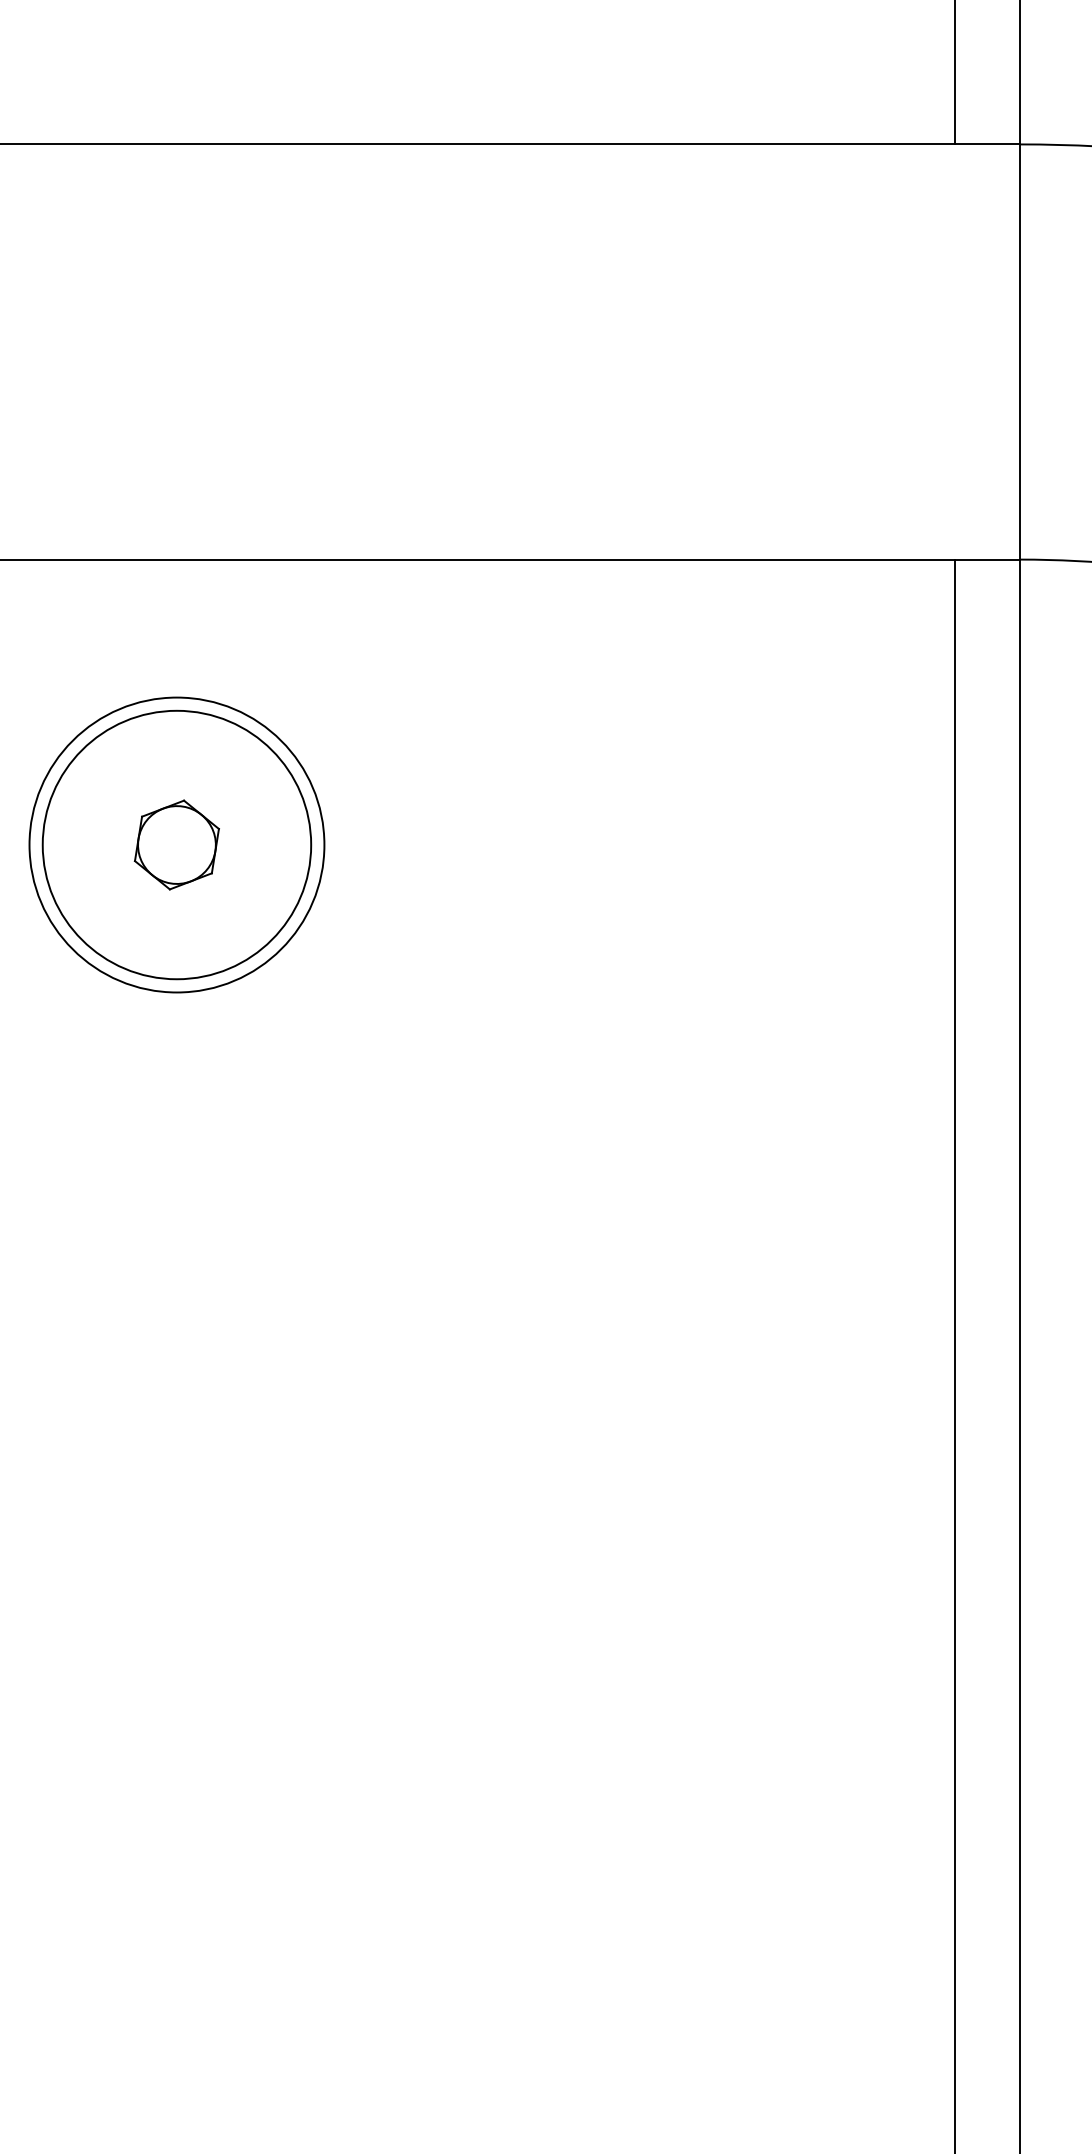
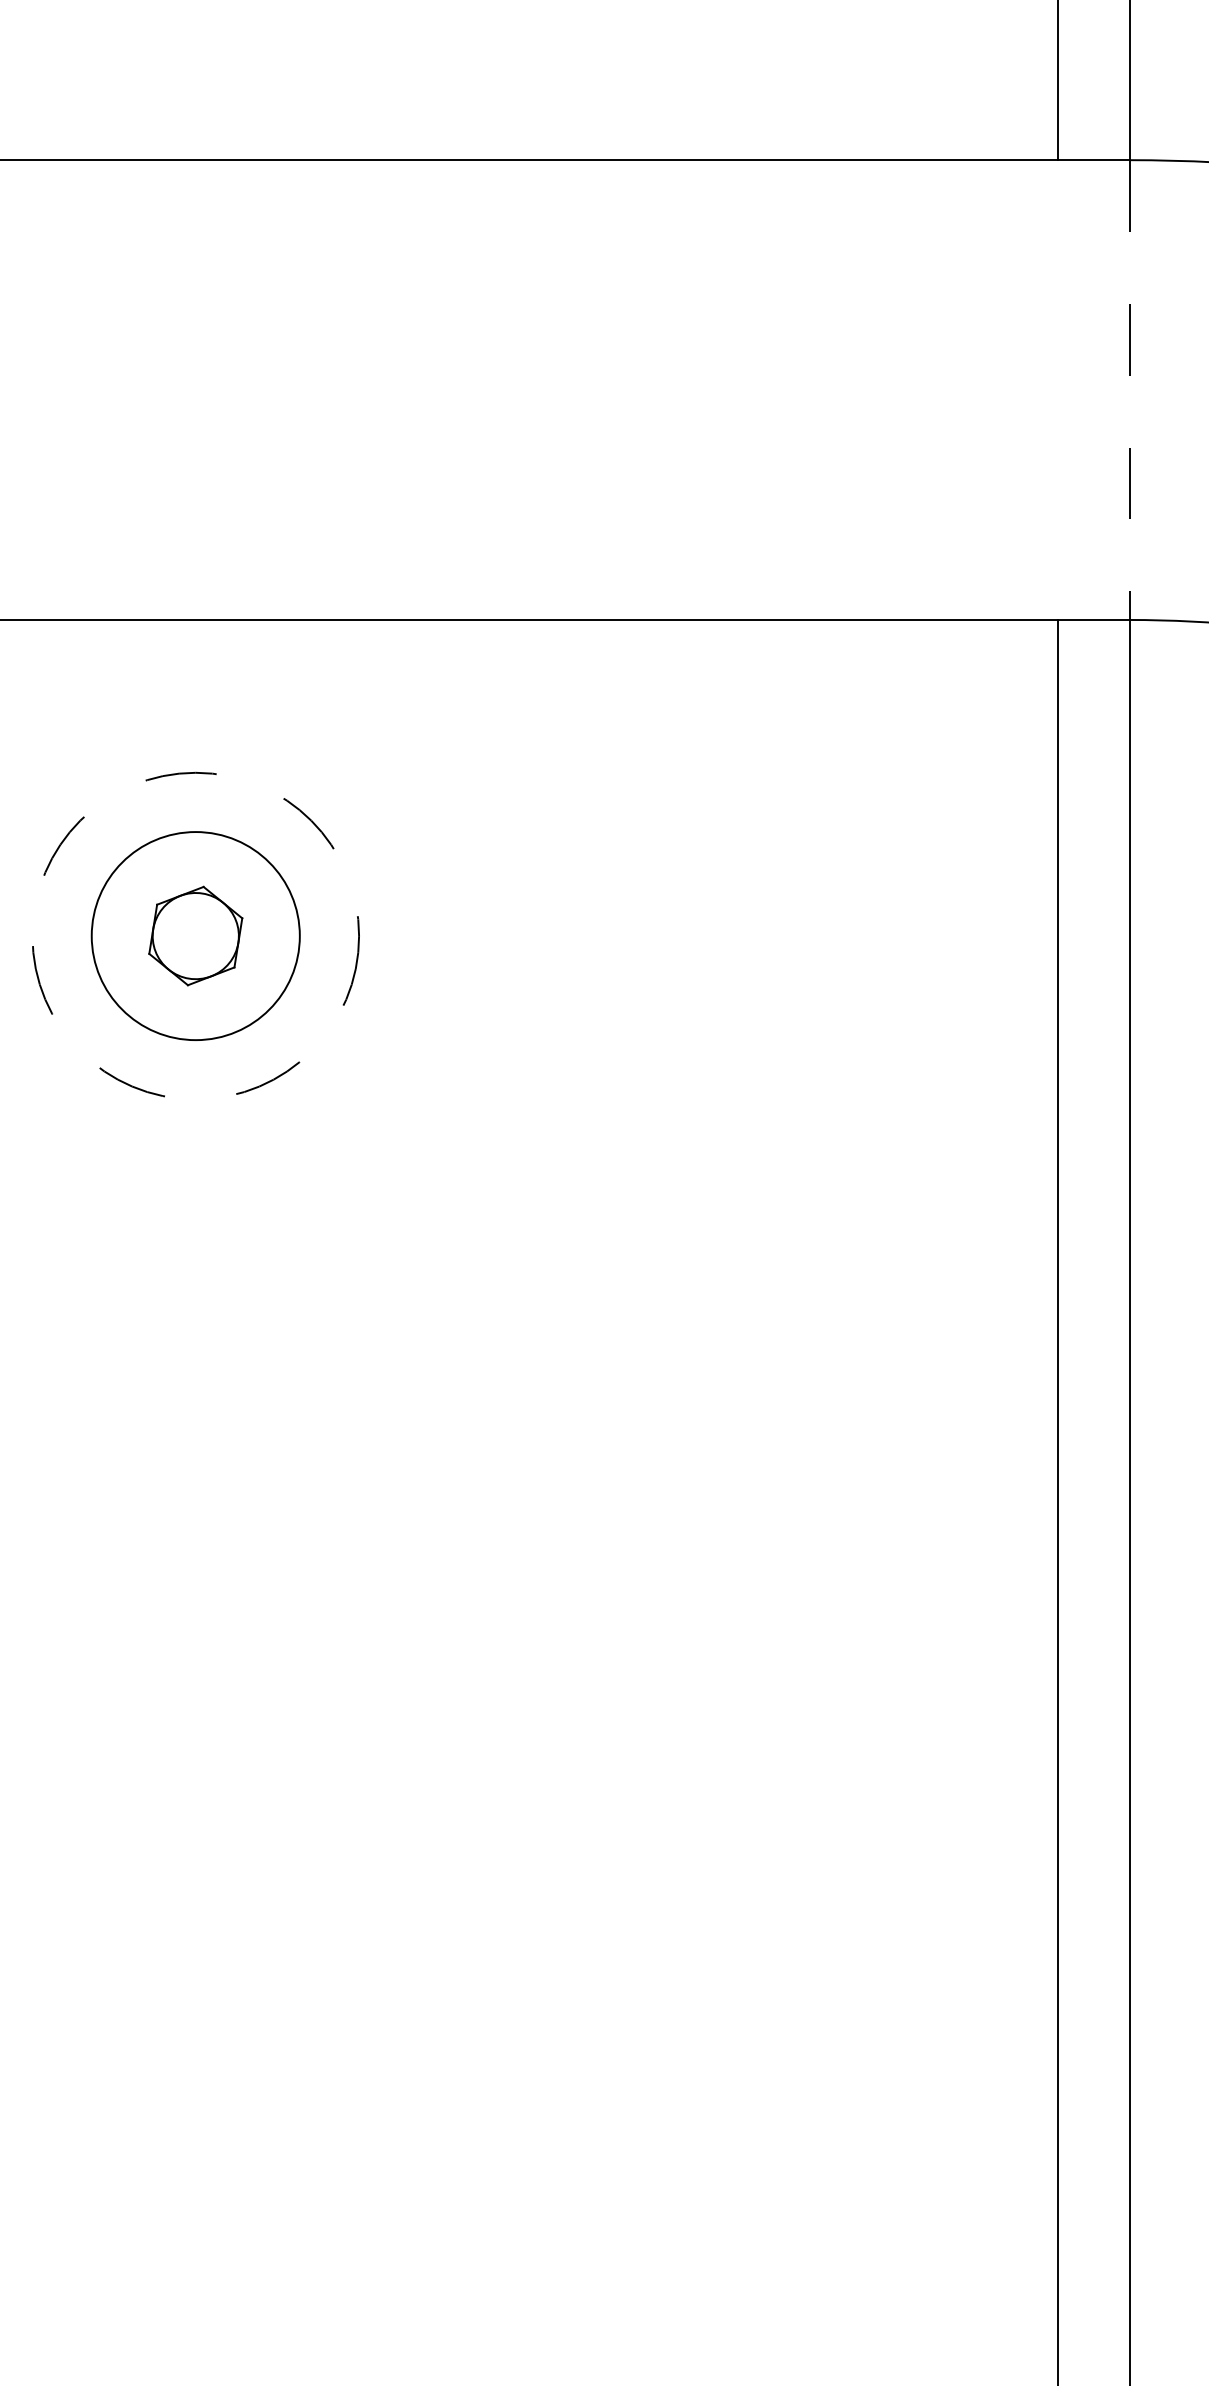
line: (1020, 352) -> (1130, 390), solid -> dashed
circle: (176, 844) -> (195, 935), size x0.7
circle: (176, 844) -> (195, 935), solid -> dashed

